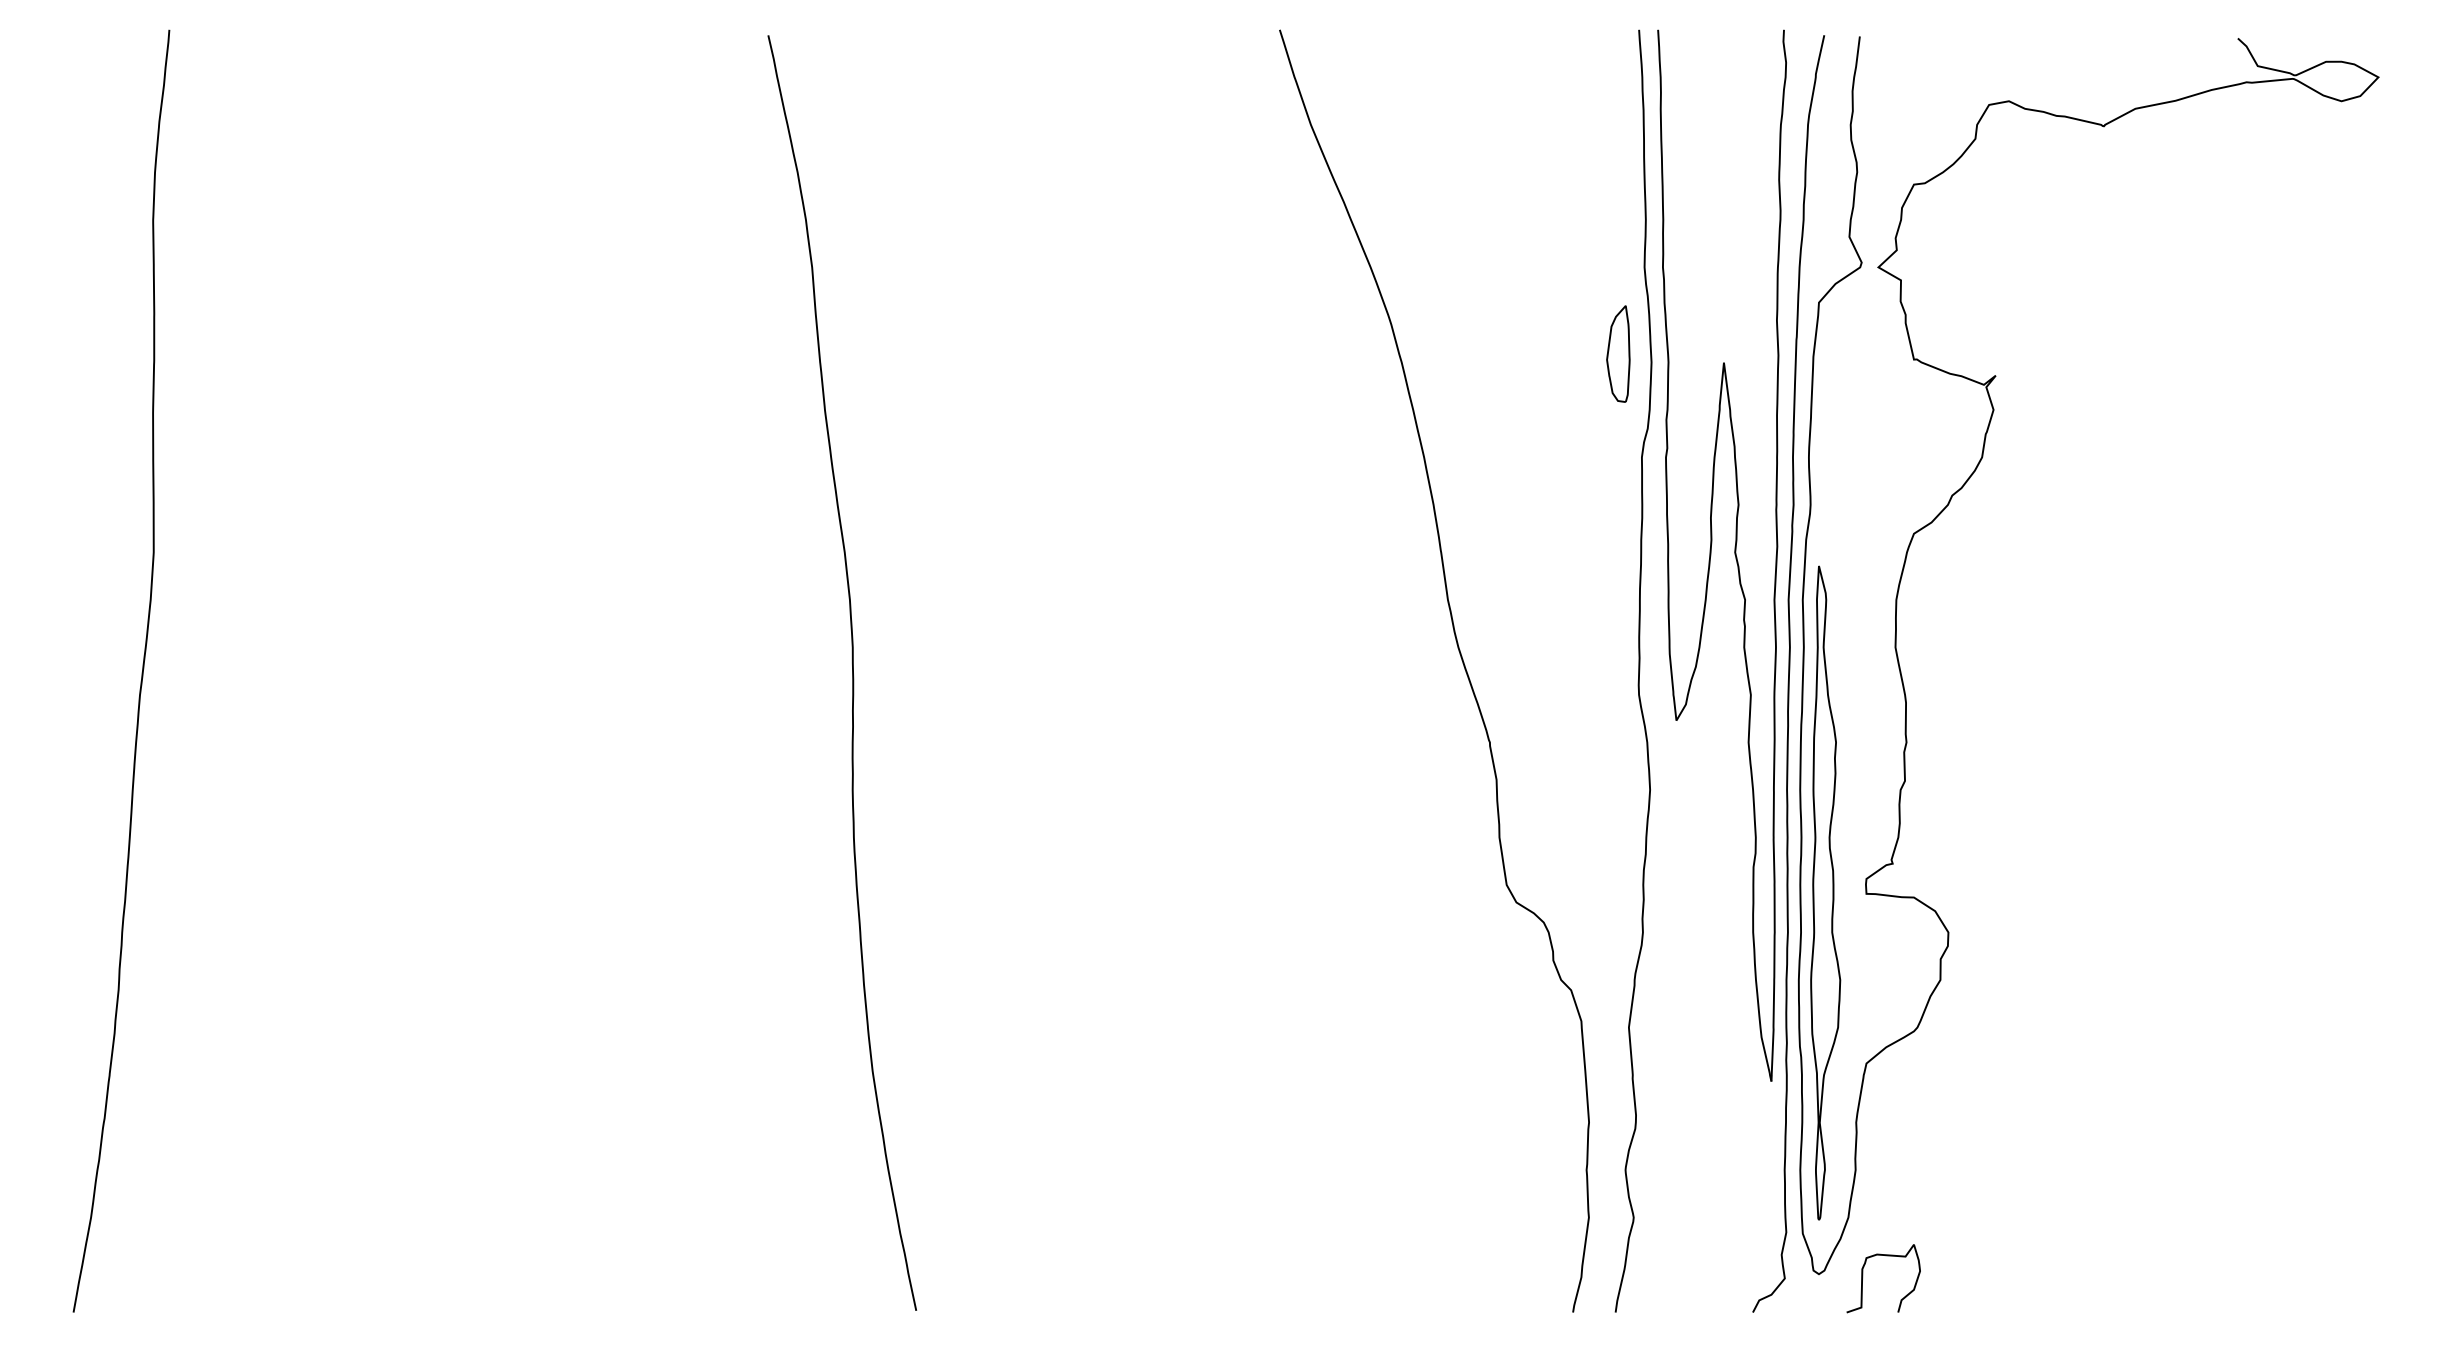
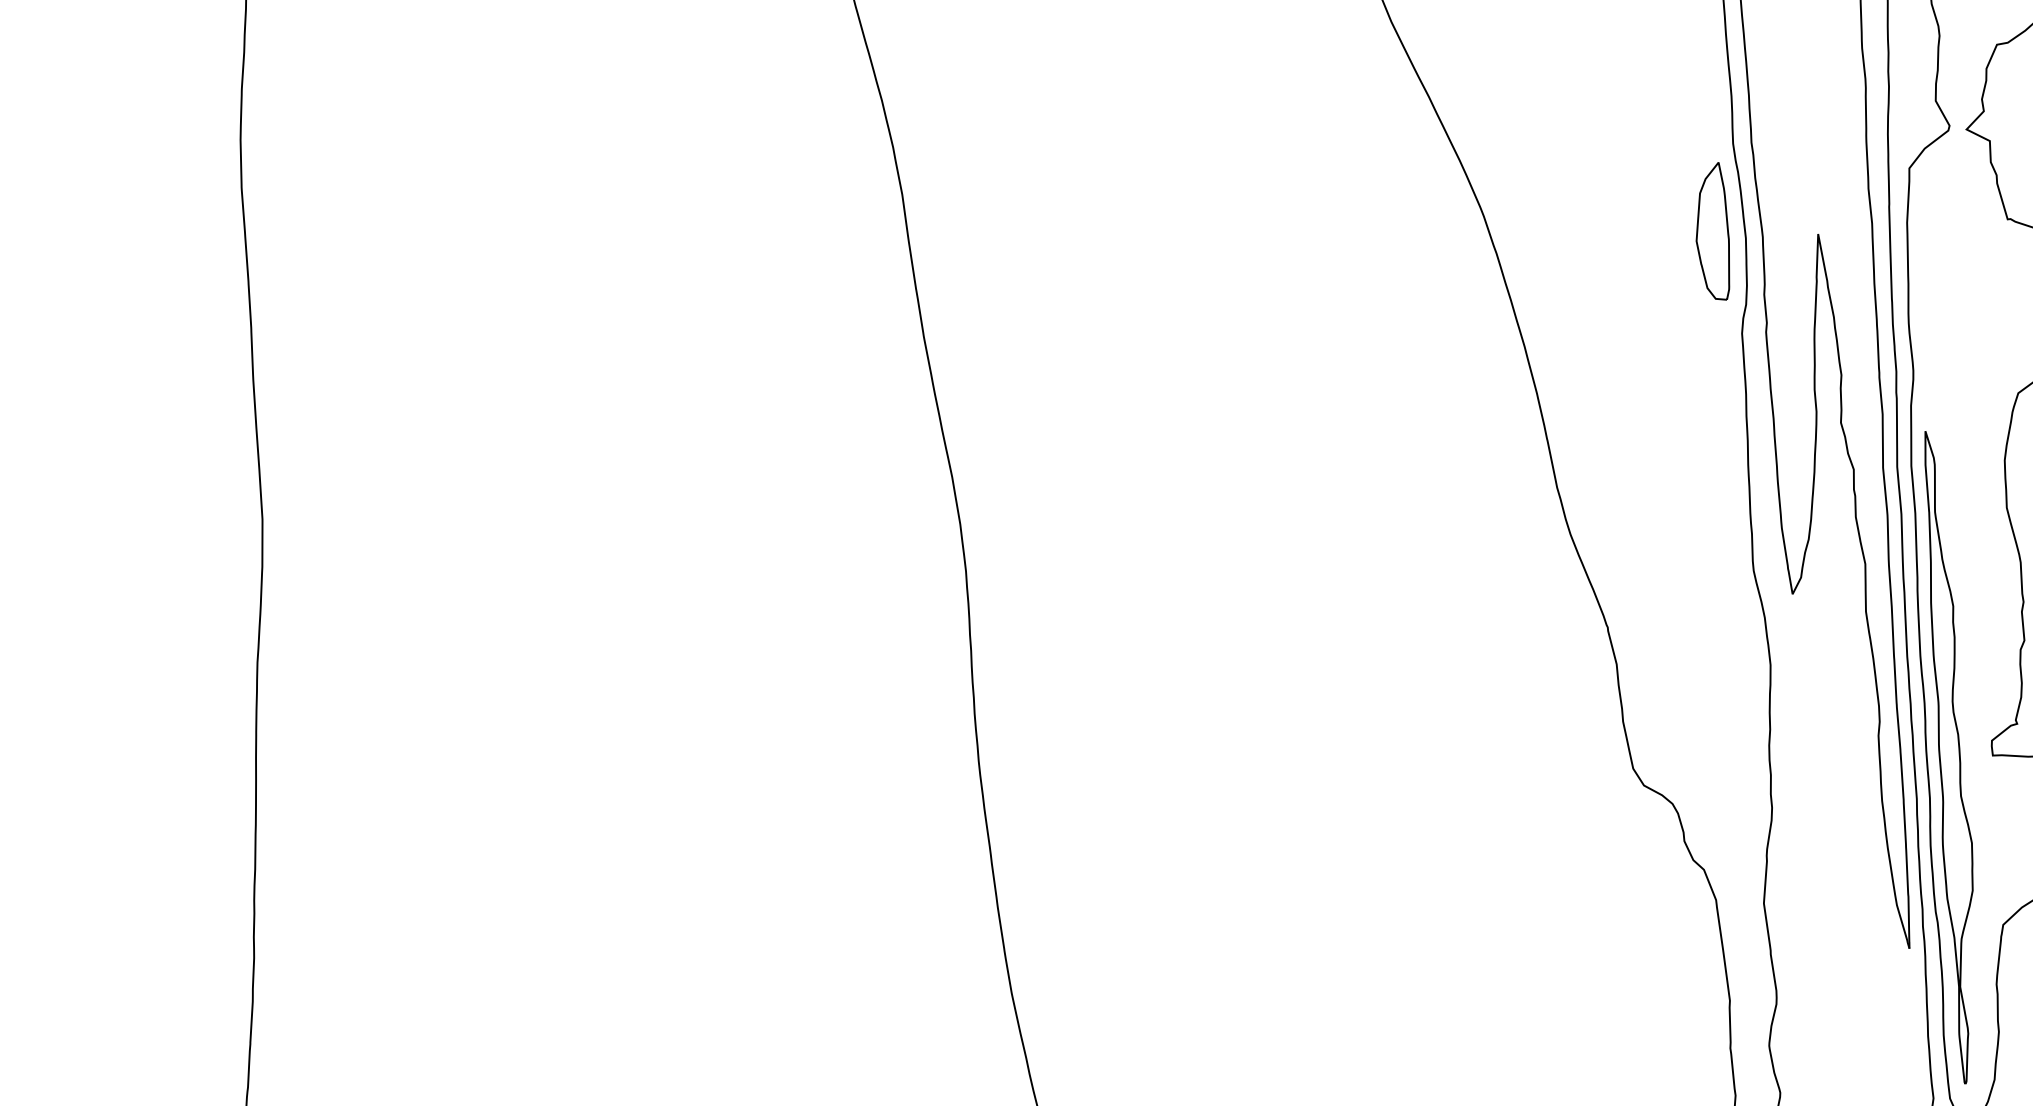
part: (1618, 353) -> (1712, 231), size x1.43

